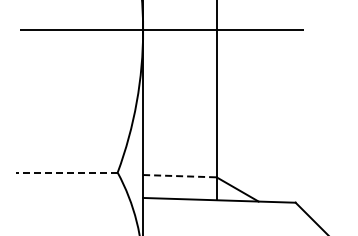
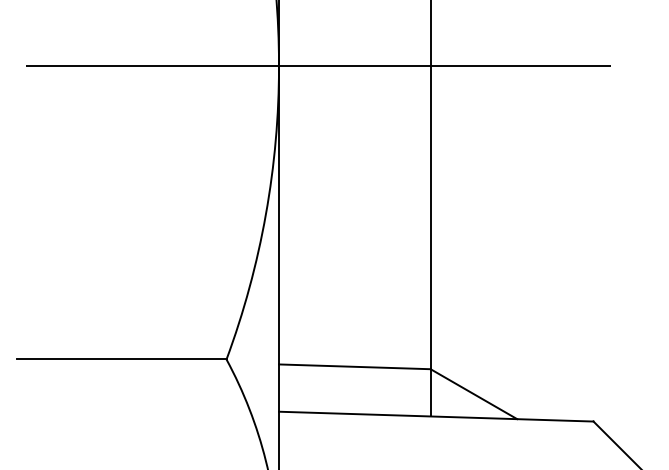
line: (66, 172) -> (121, 359), dashed -> solid
line: (179, 176) -> (354, 367), dashed -> solid

